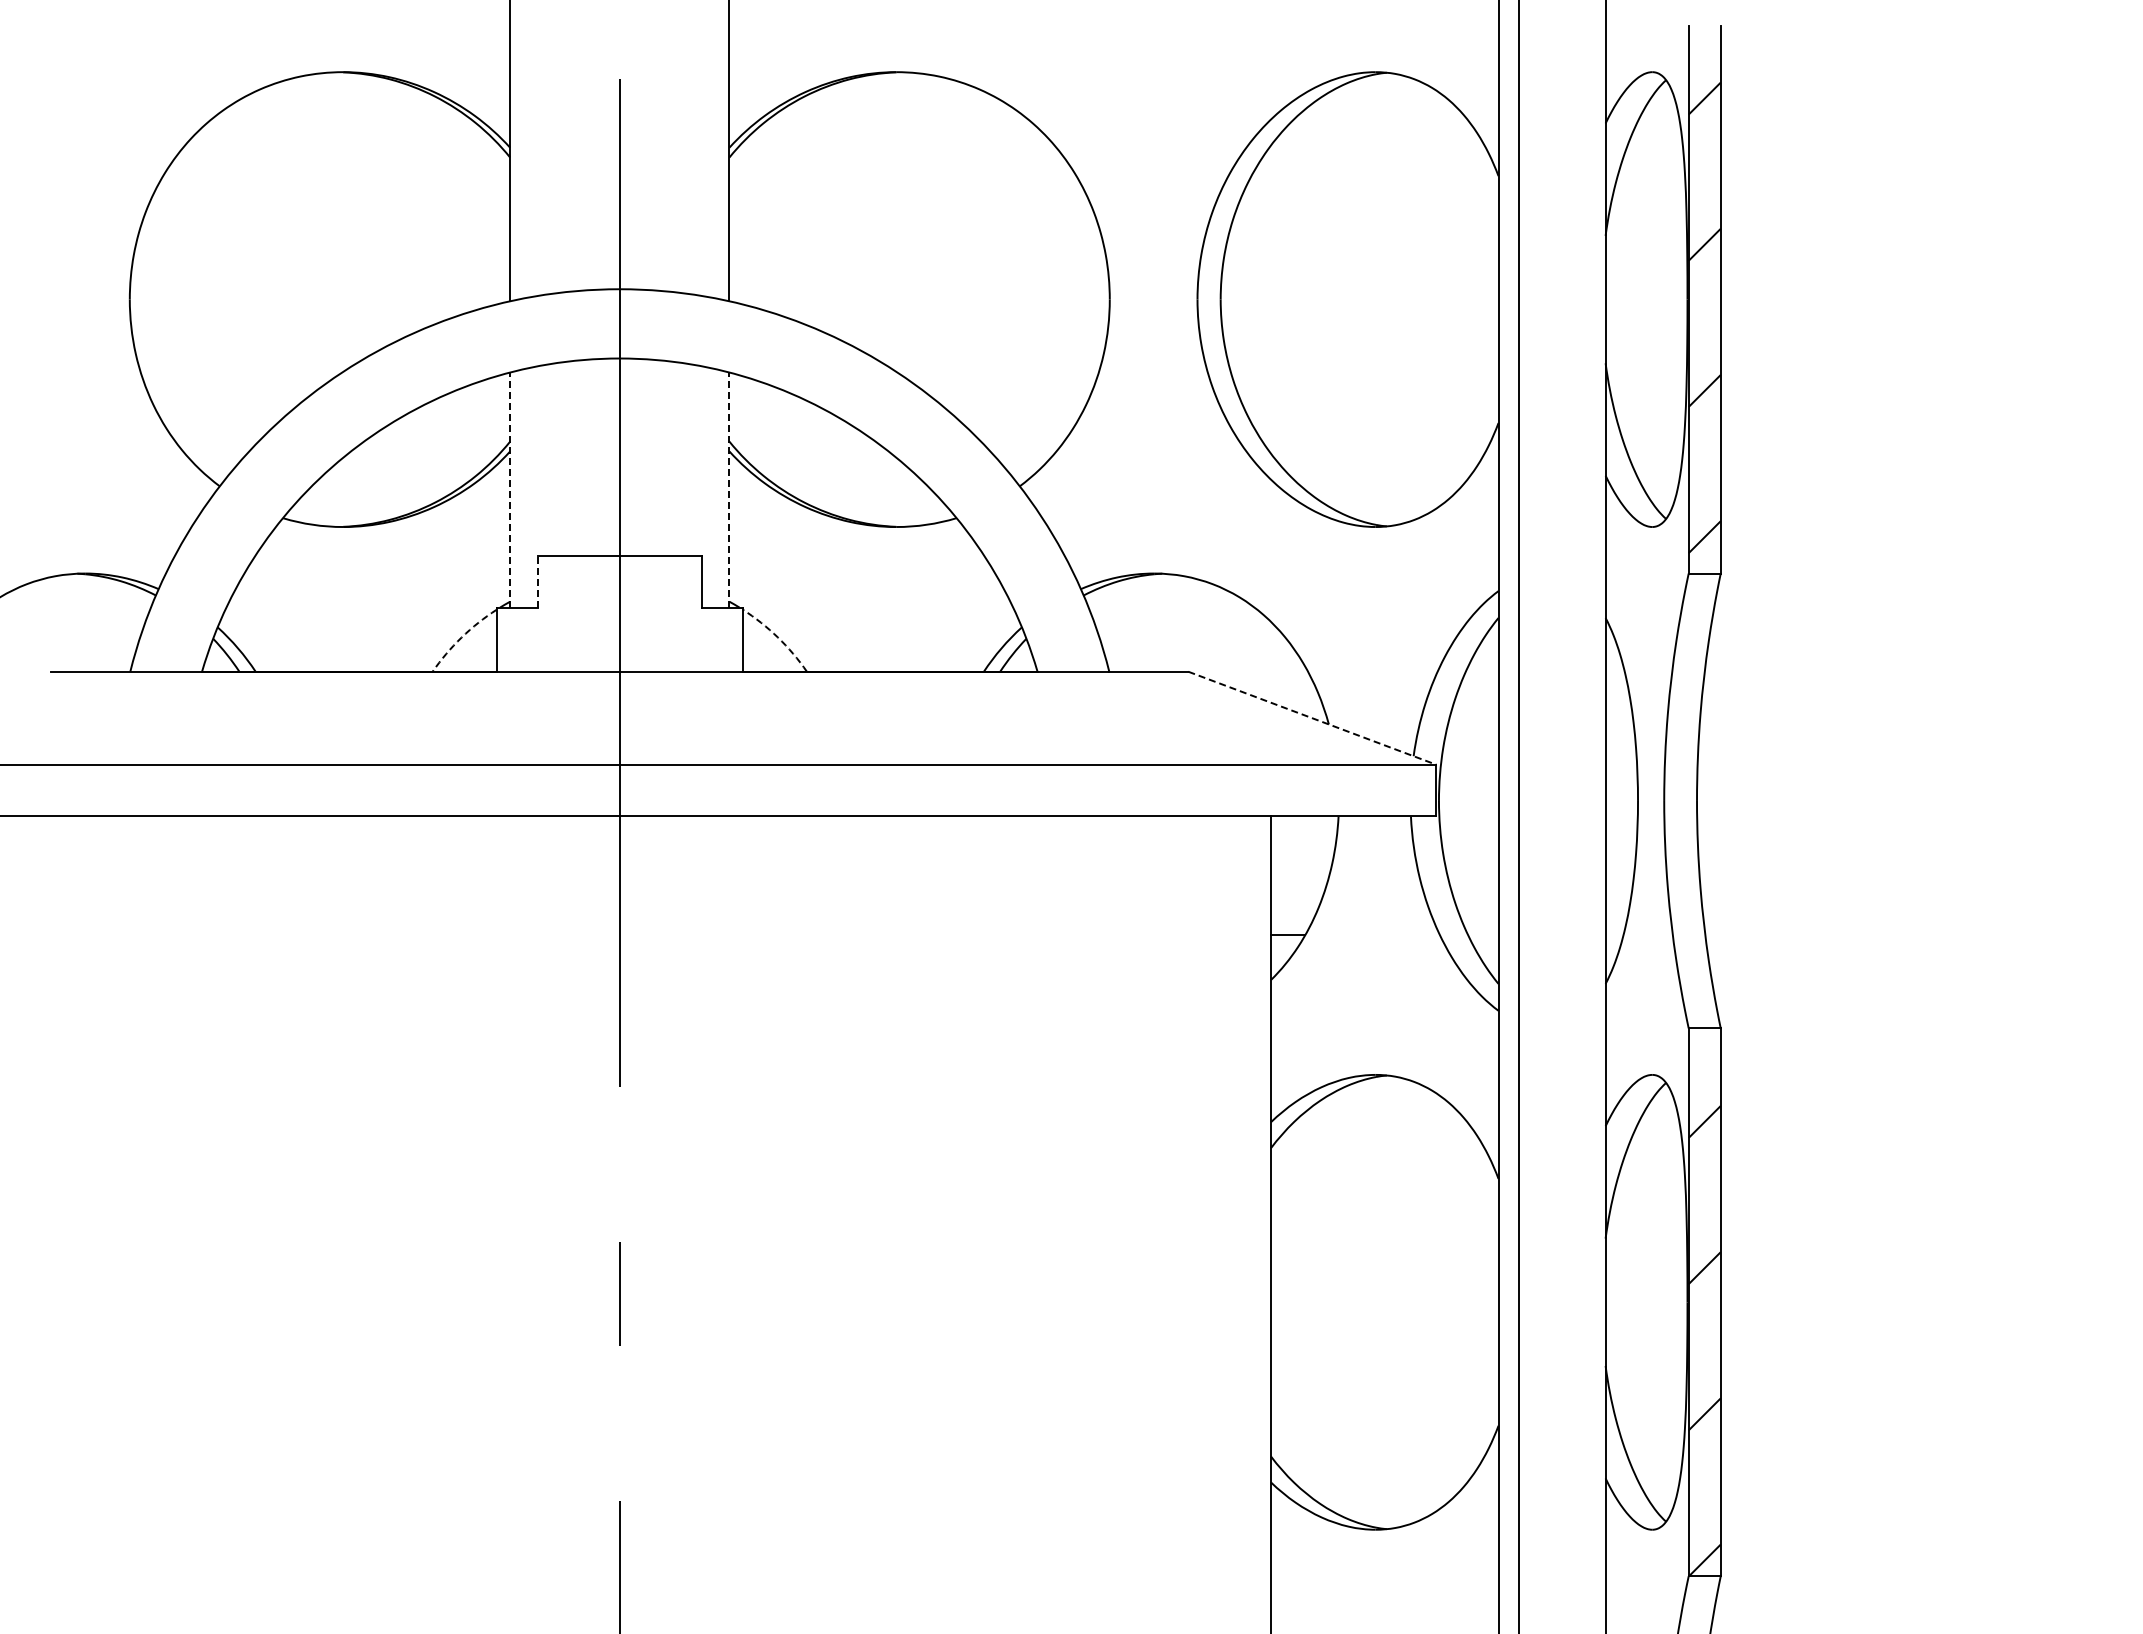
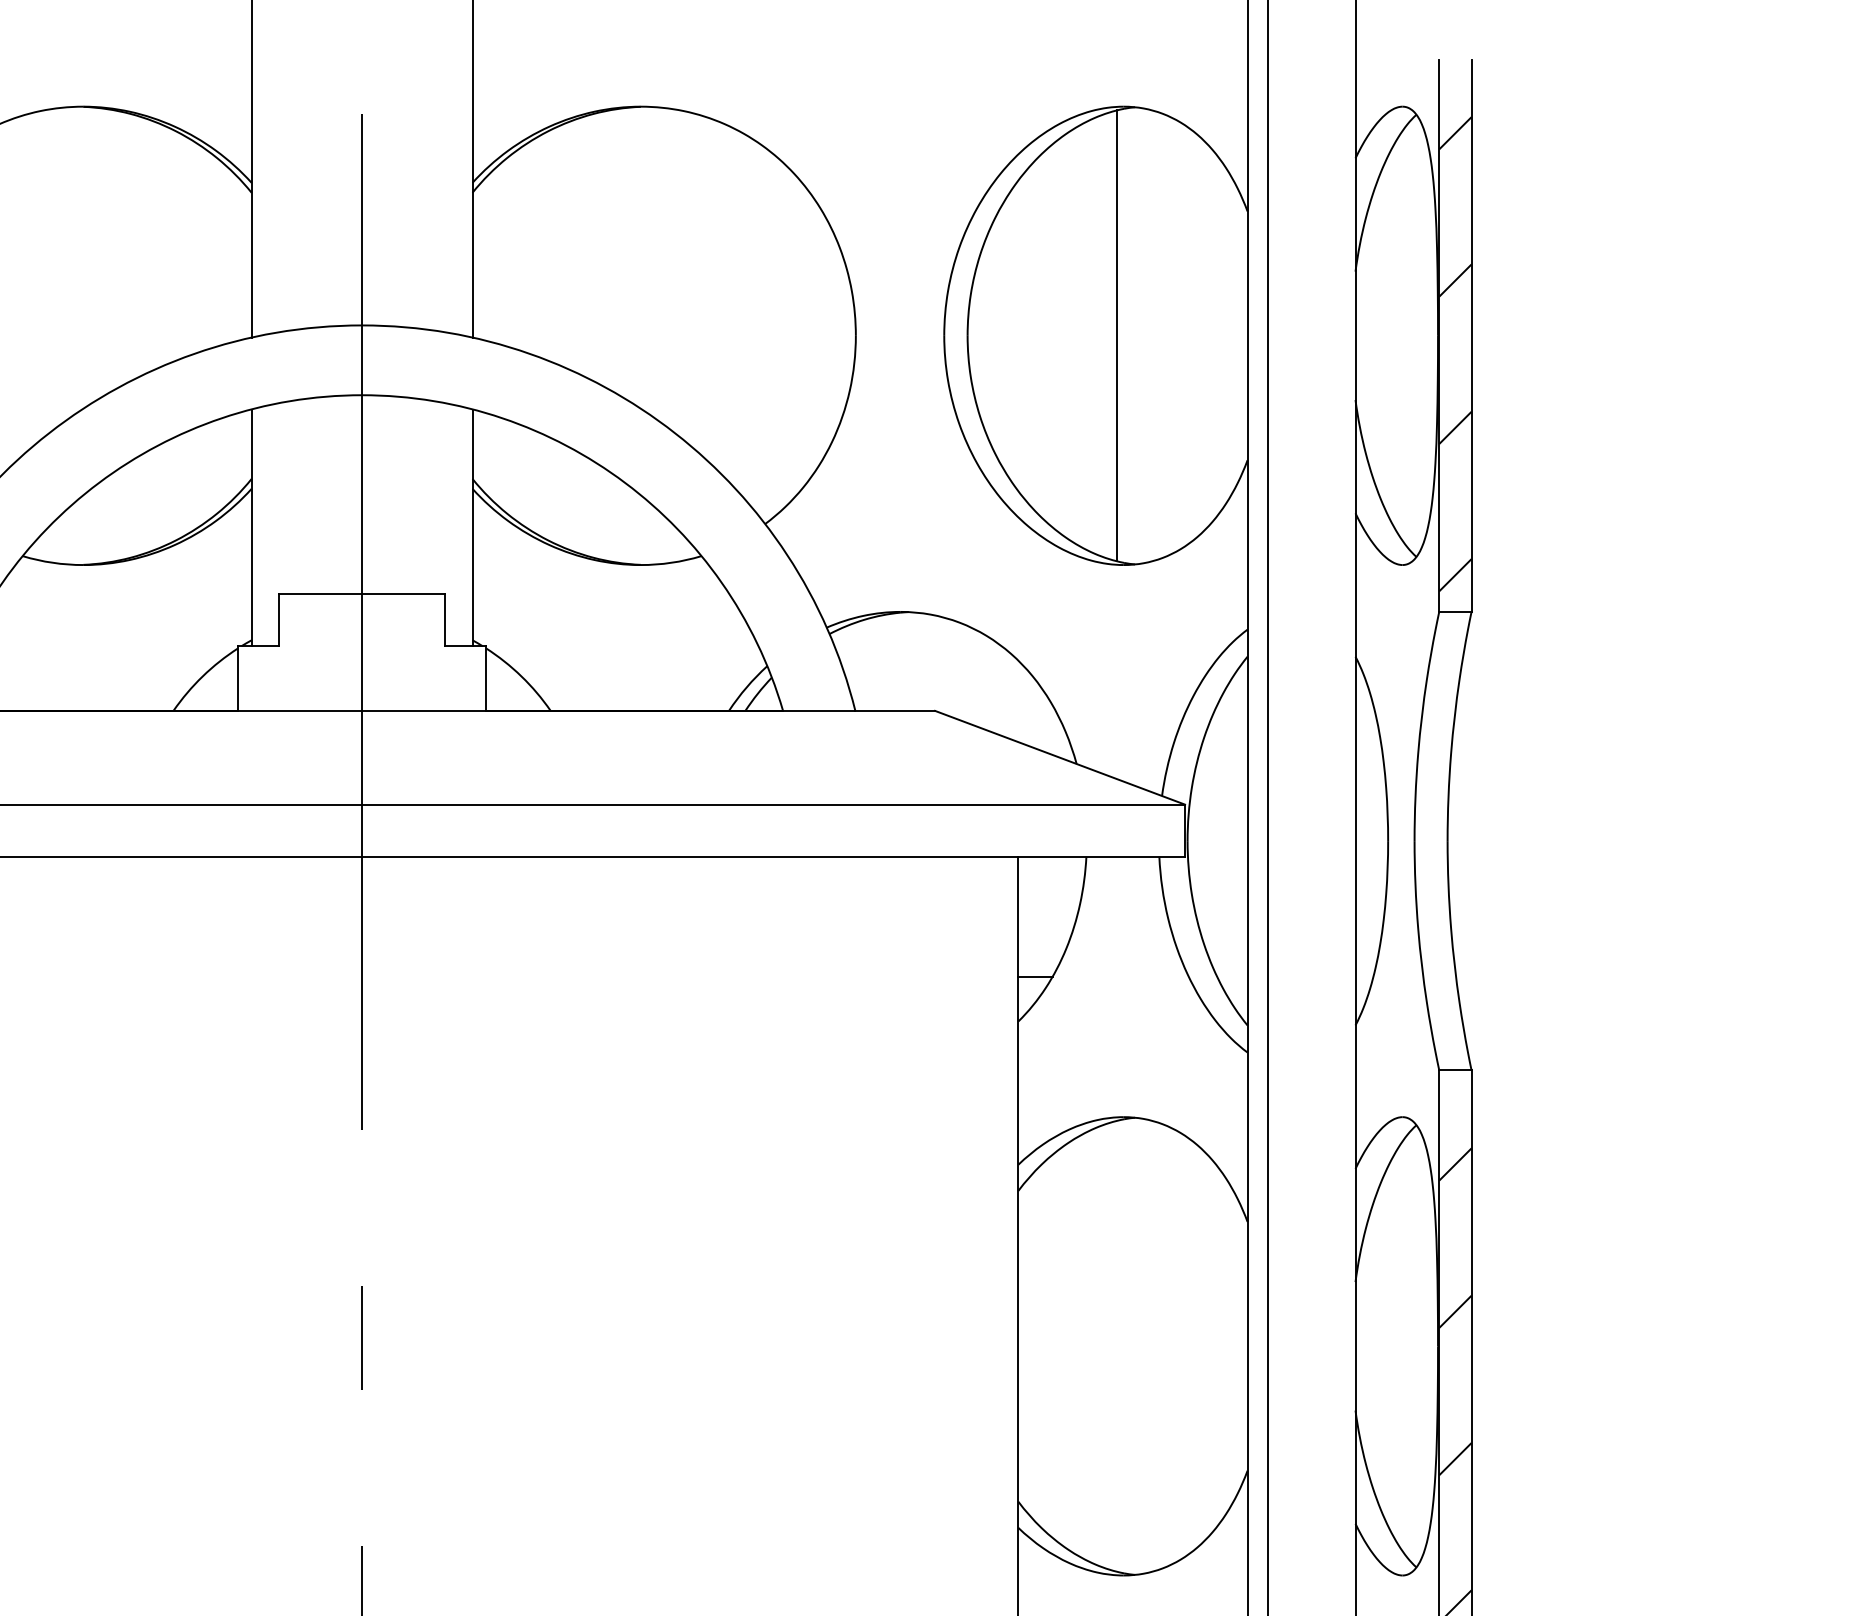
line: (1369, 299) -> (1117, 335), added
line: (510, 489) -> (251, 527), dashed -> solid
line: (729, 489) -> (472, 527), dashed -> solid
line: (537, 581) -> (279, 619), dashed -> solid
arc: (461, 637) -> (202, 676), dashed -> solid
arc: (777, 637) -> (521, 676), dashed -> solid
line: (1312, 718) -> (1060, 757), dashed -> solid

